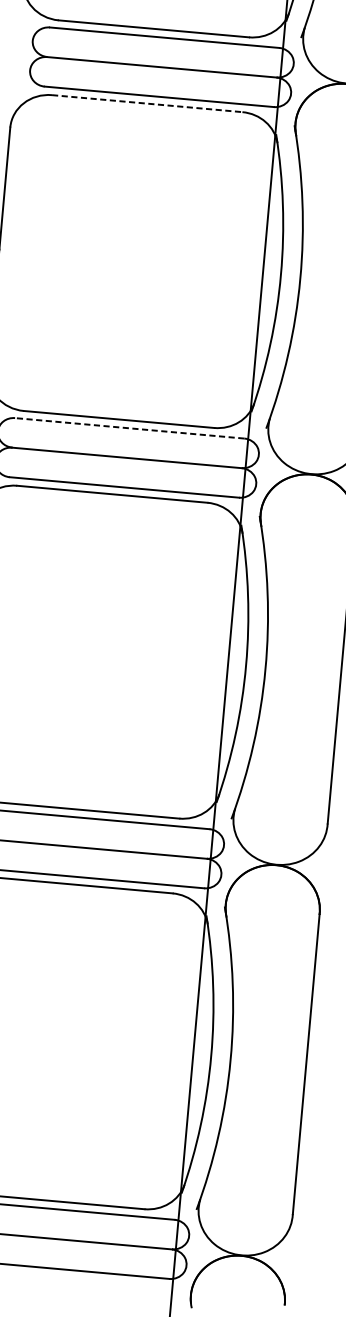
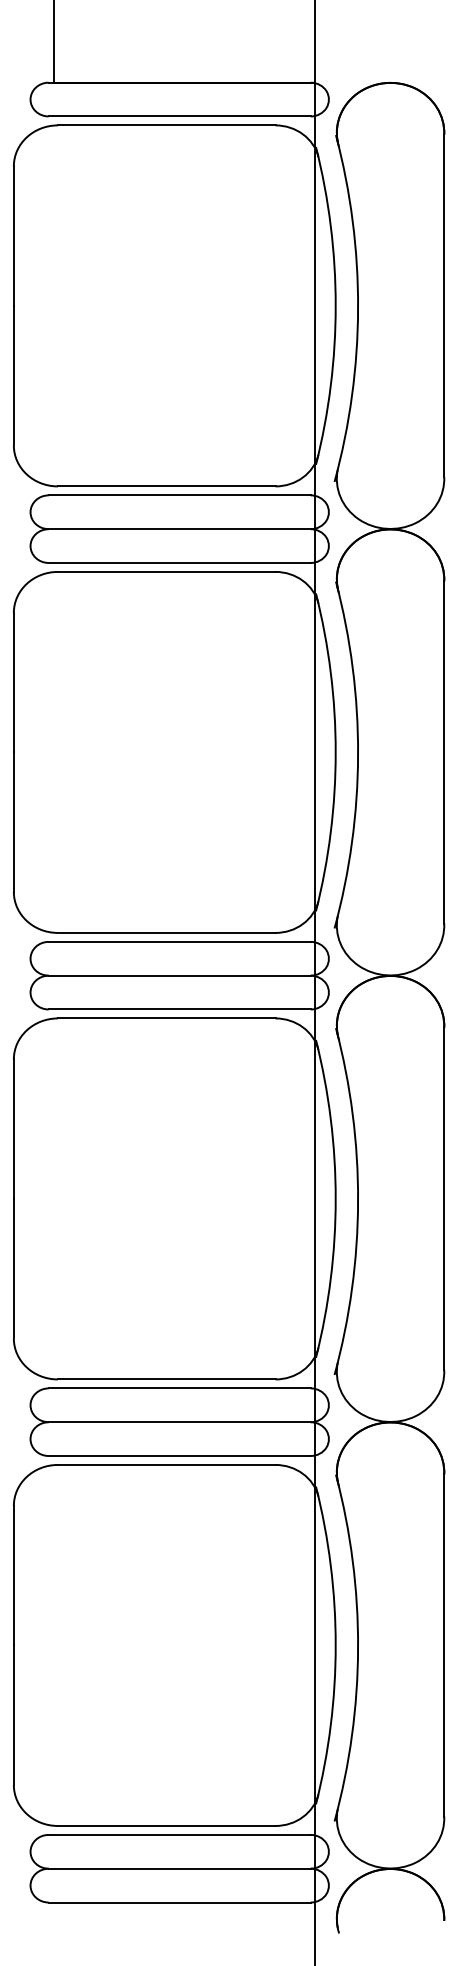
line: (147, 103) -> (166, 571), dashed -> solid
line: (129, 427) -> (179, 941), dashed -> solid

